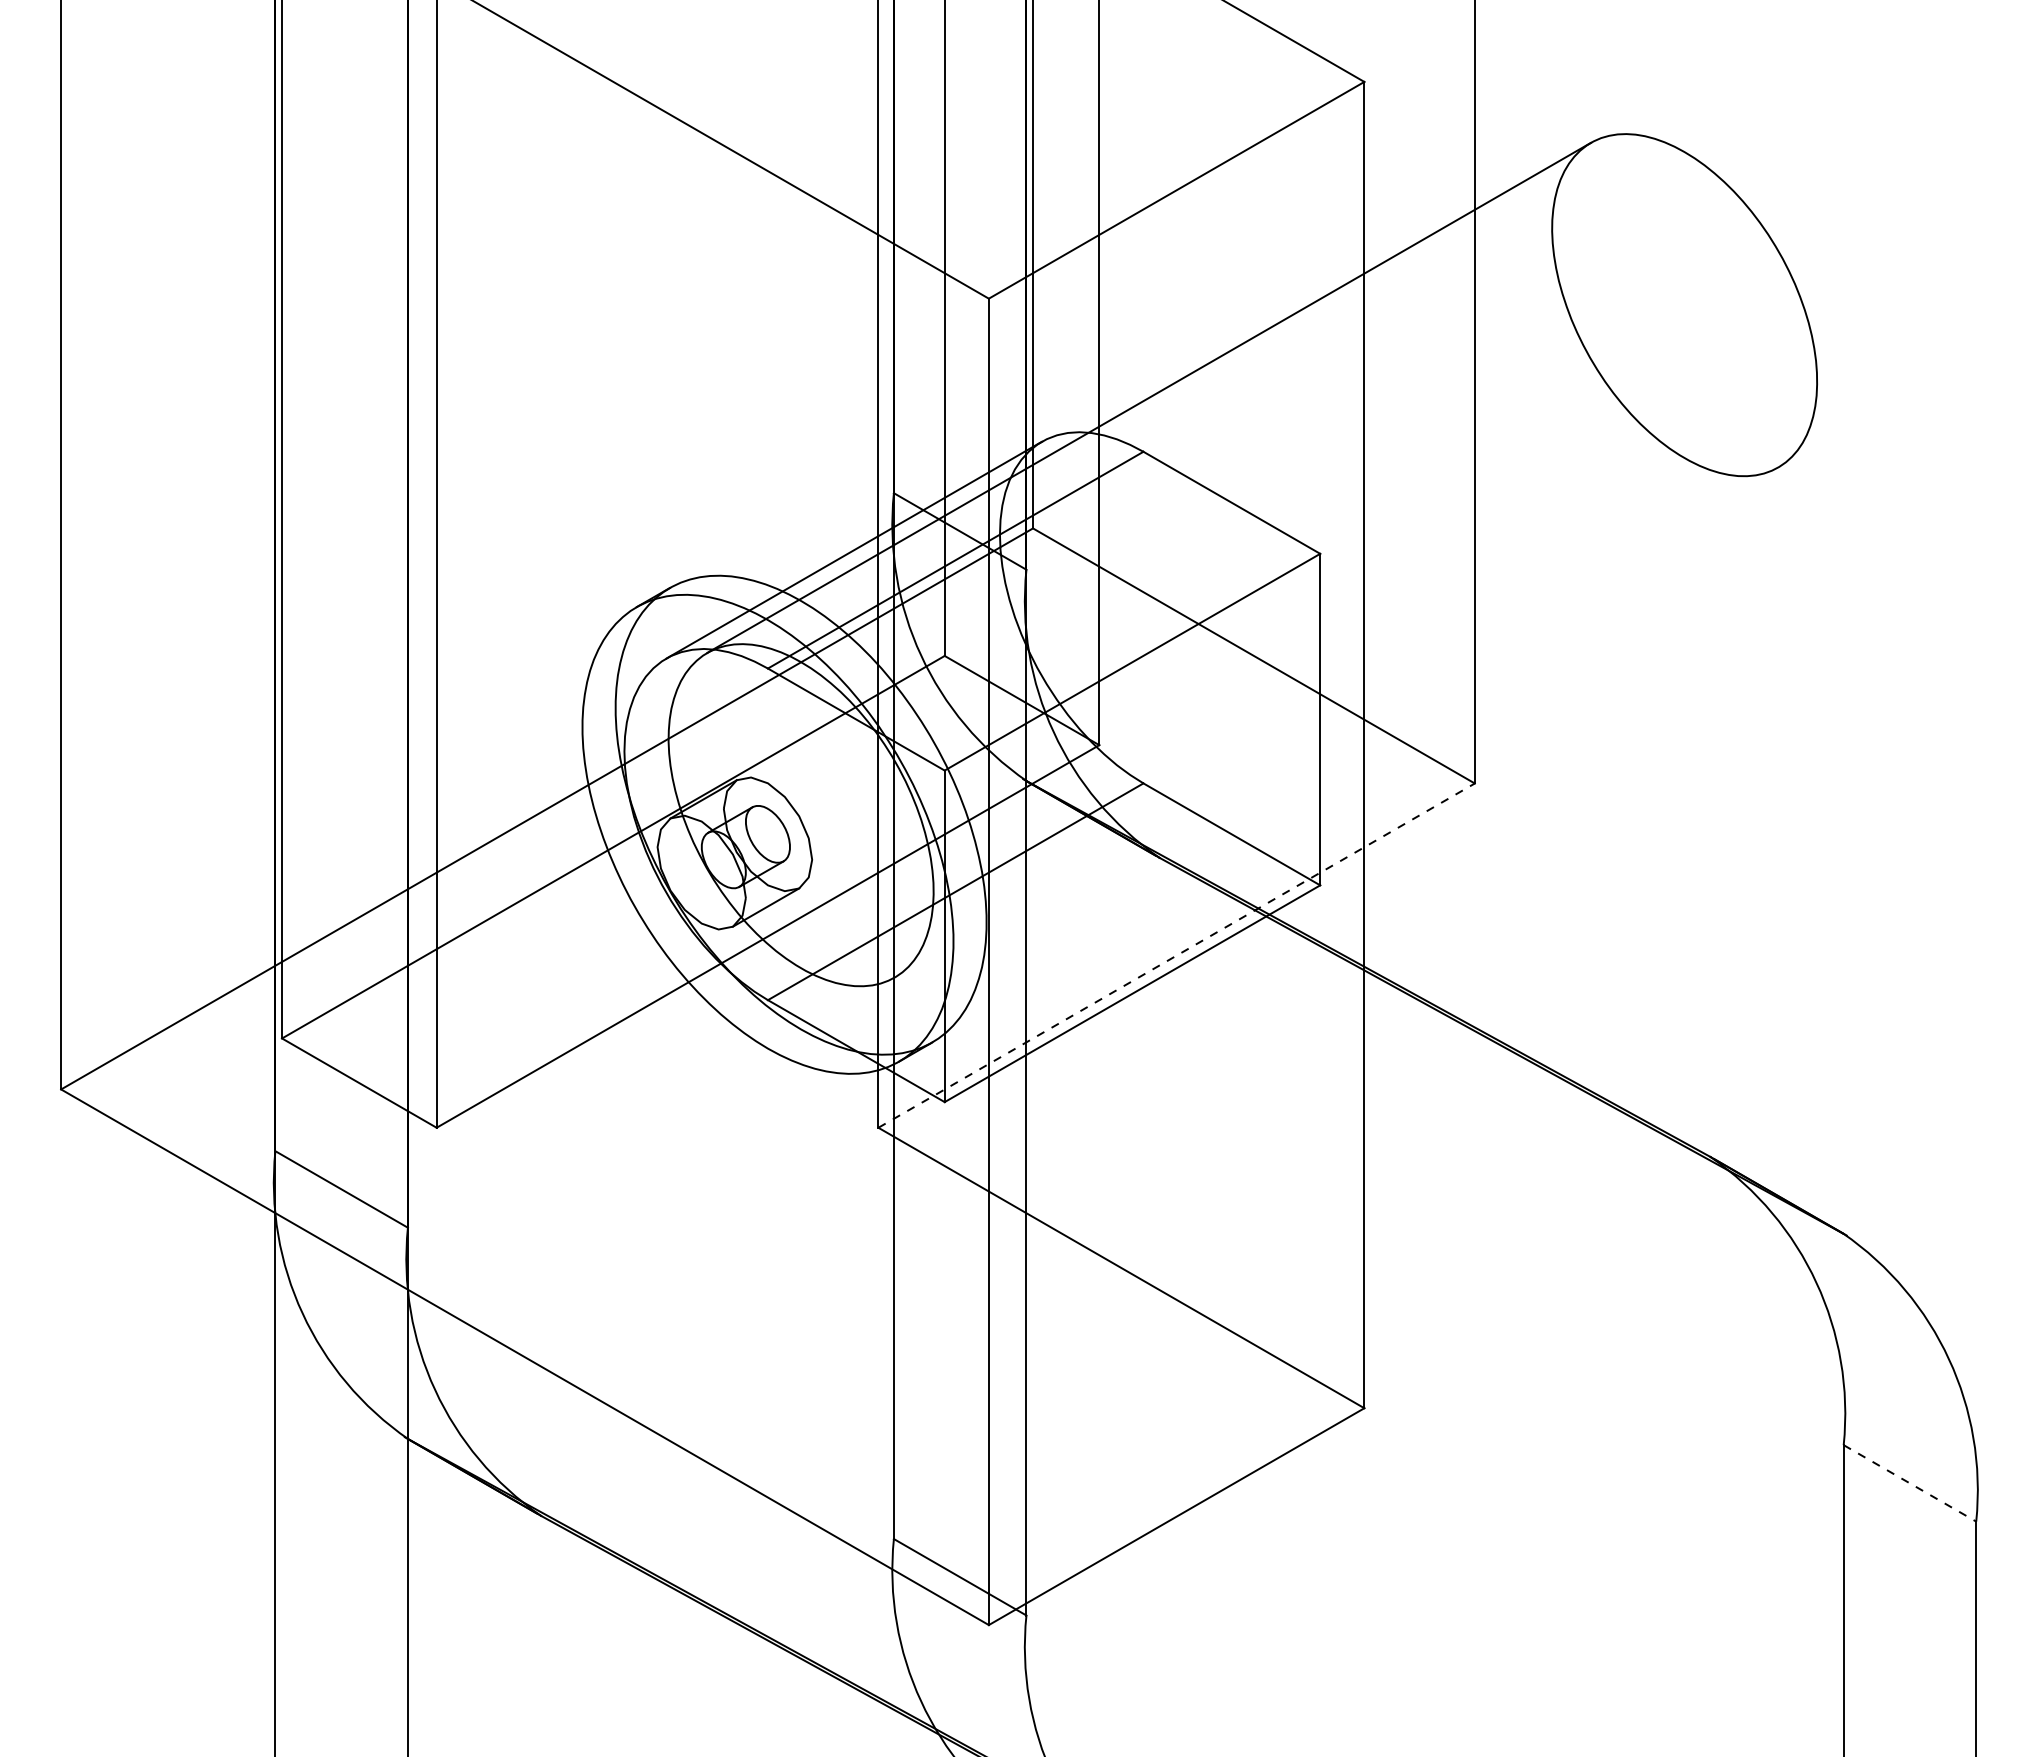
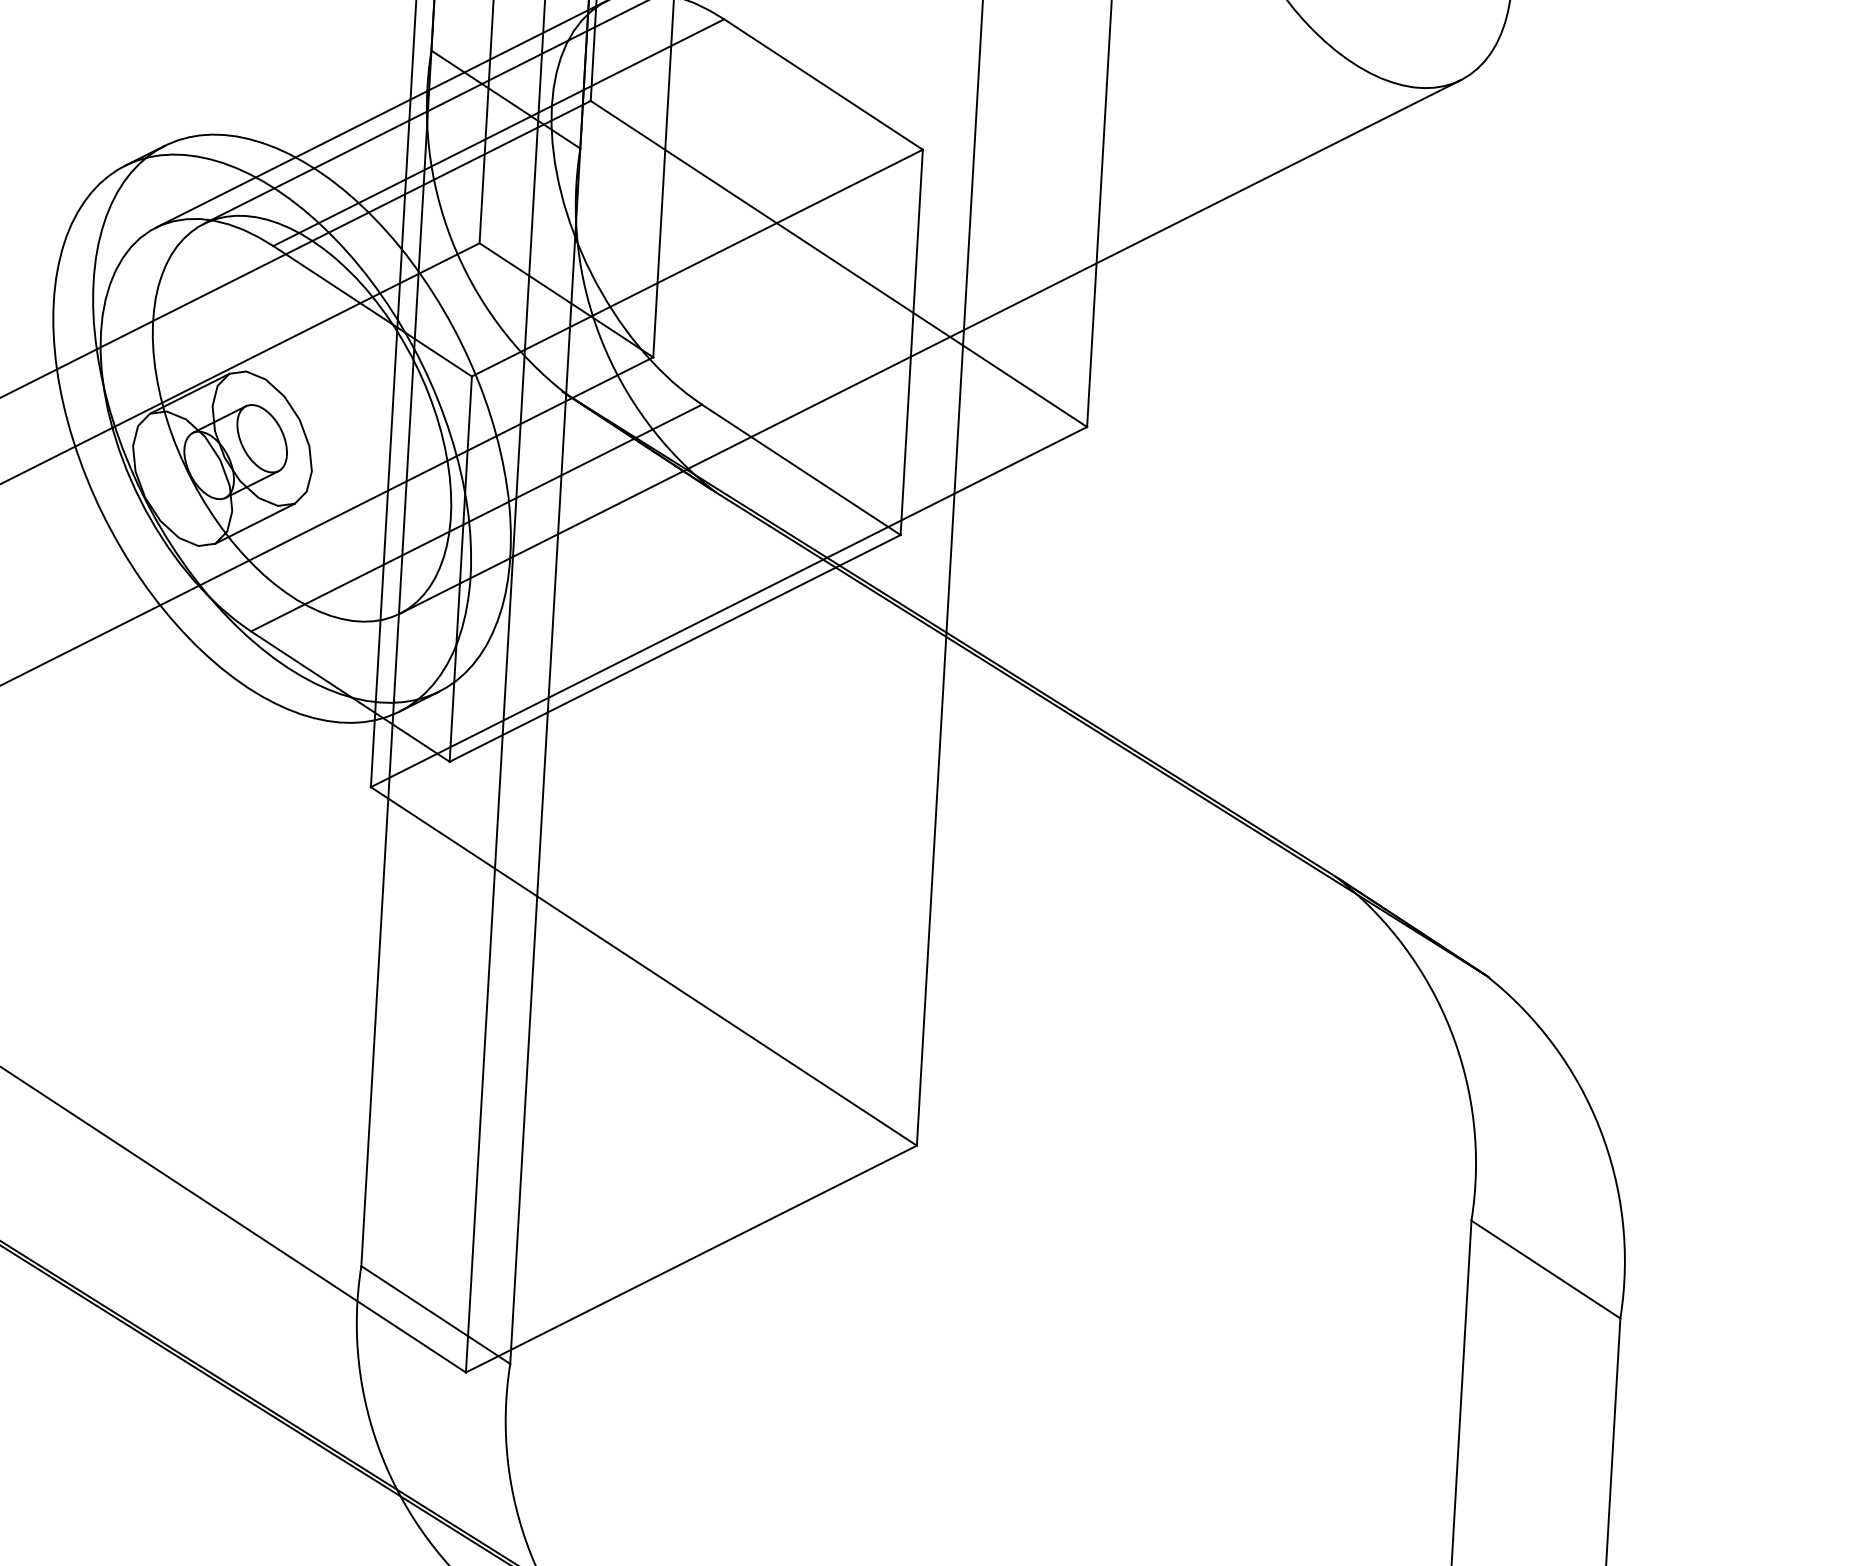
line: (1336, 722) -> (930, 346), added
line: (1177, 955) -> (730, 606), dashed -> solid
line: (1909, 1483) -> (1545, 1269), dashed -> solid

